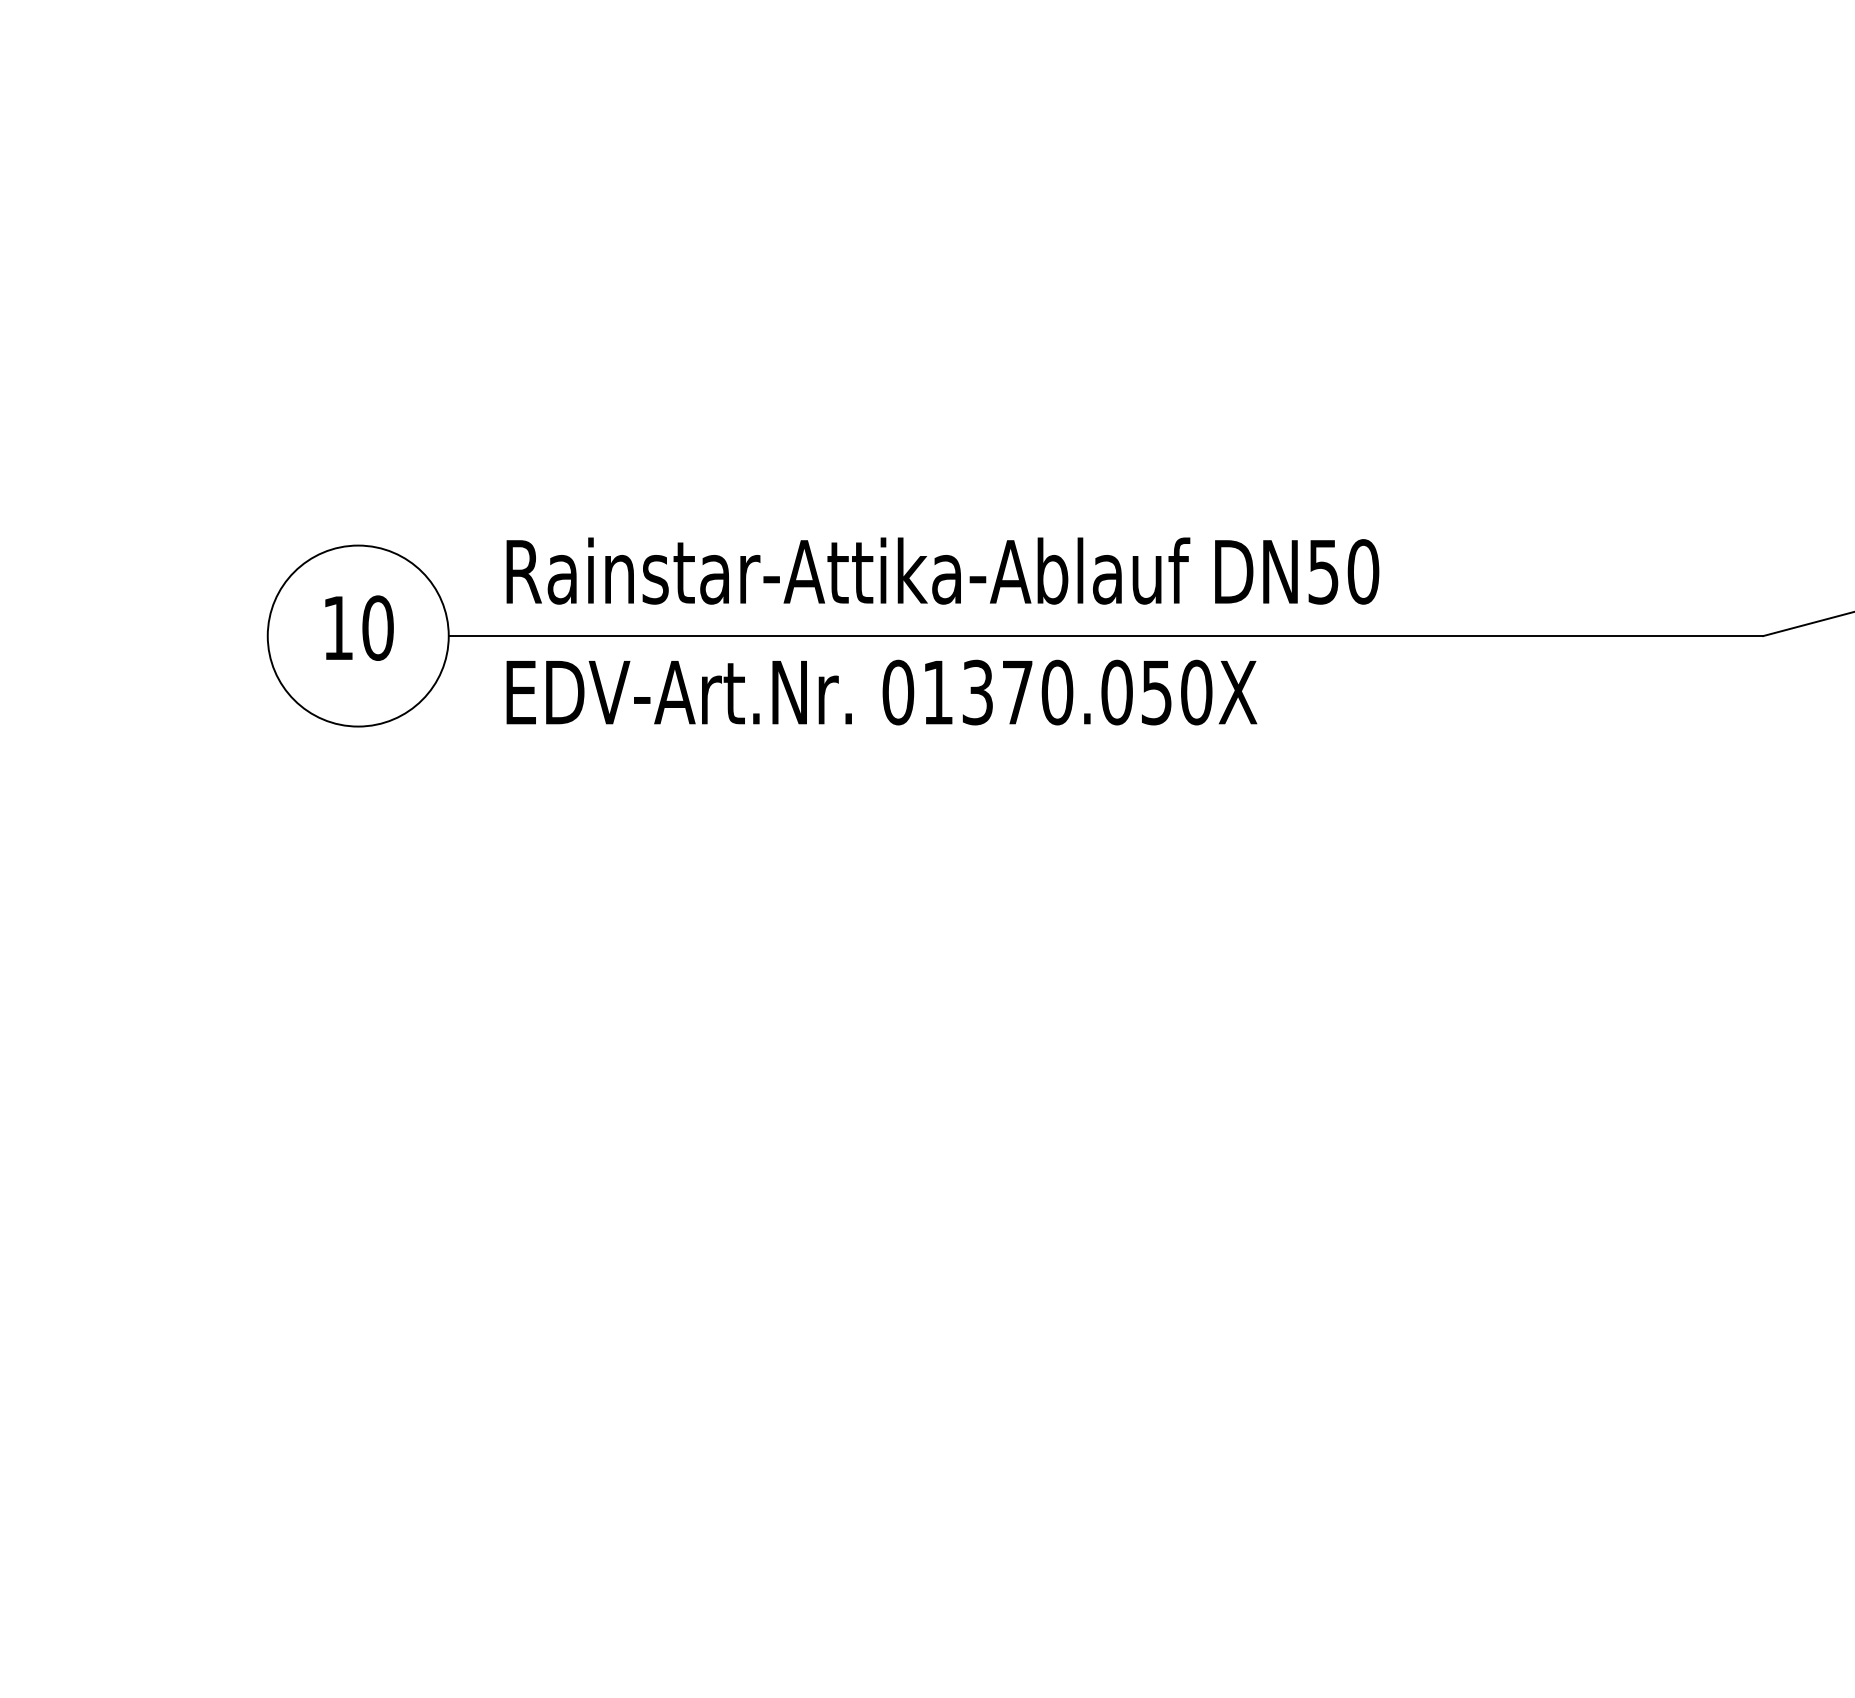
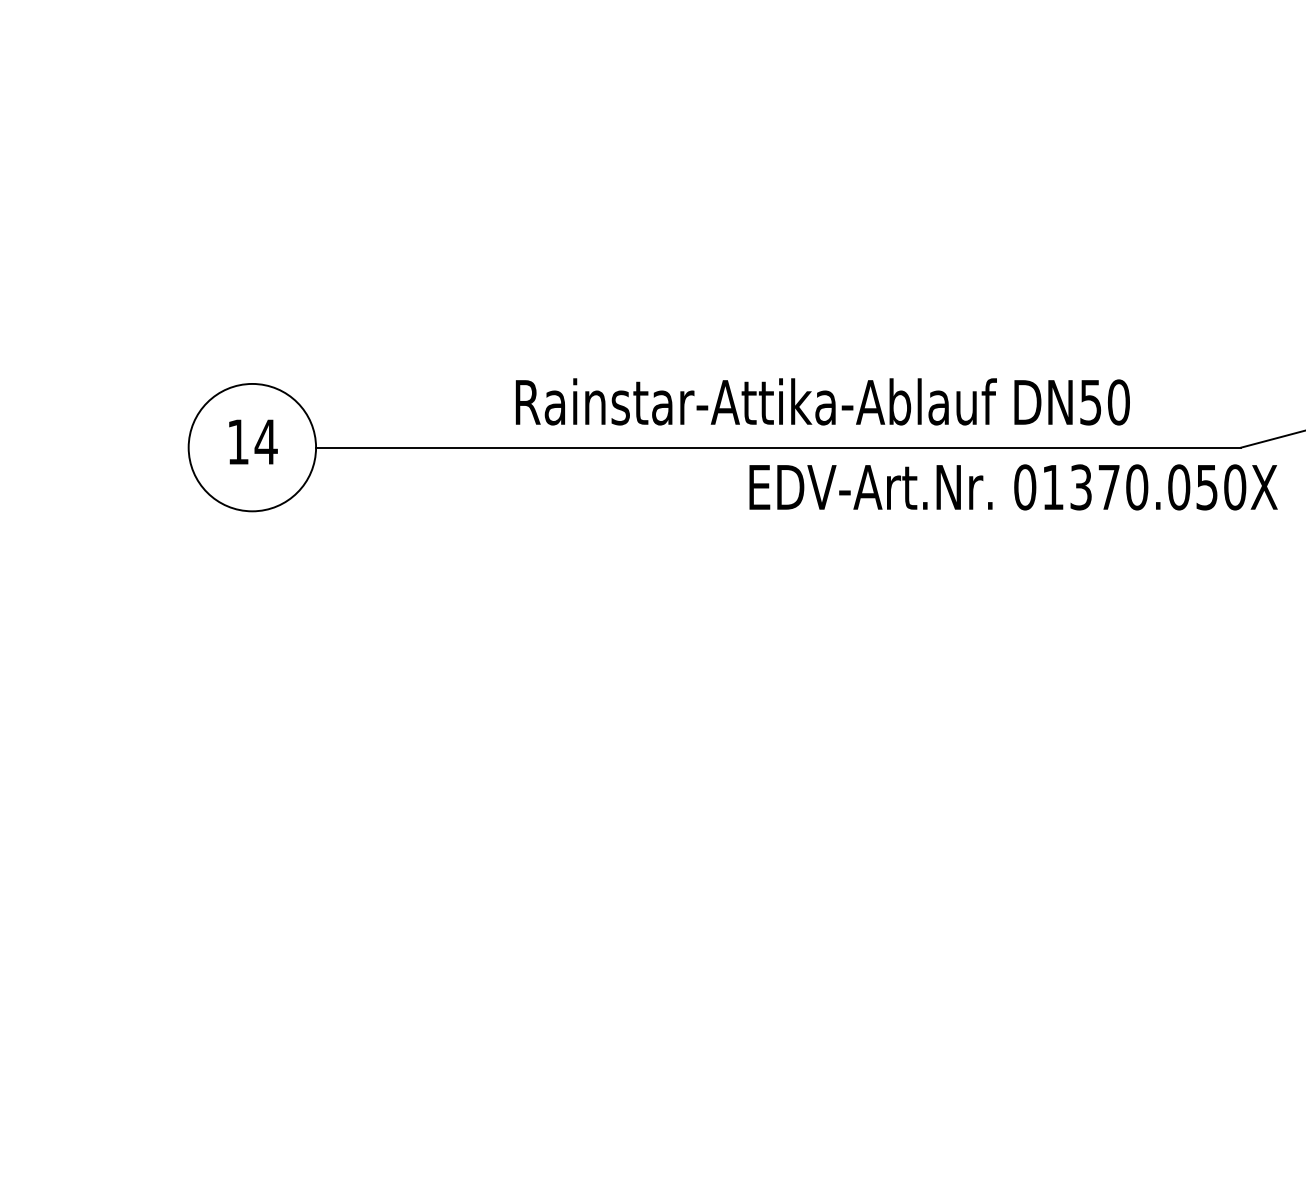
text: (942, 570) -> (822, 401), moved
text: (377, 627) -> (265, 441), 10 -> 14
text: (881, 692) -> (1013, 487), moved

